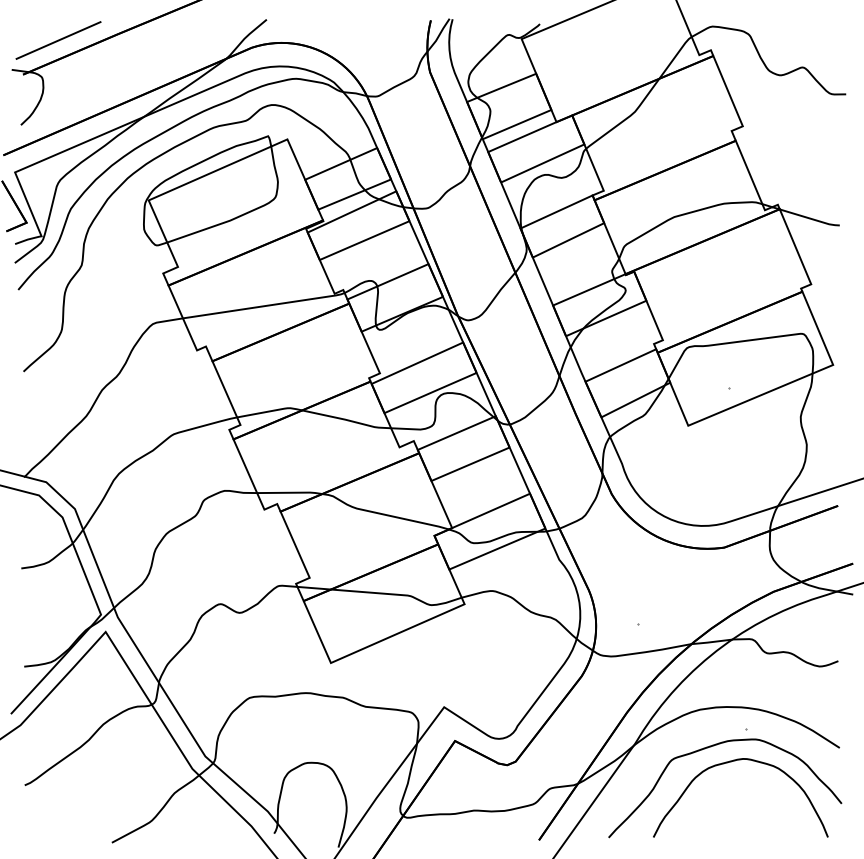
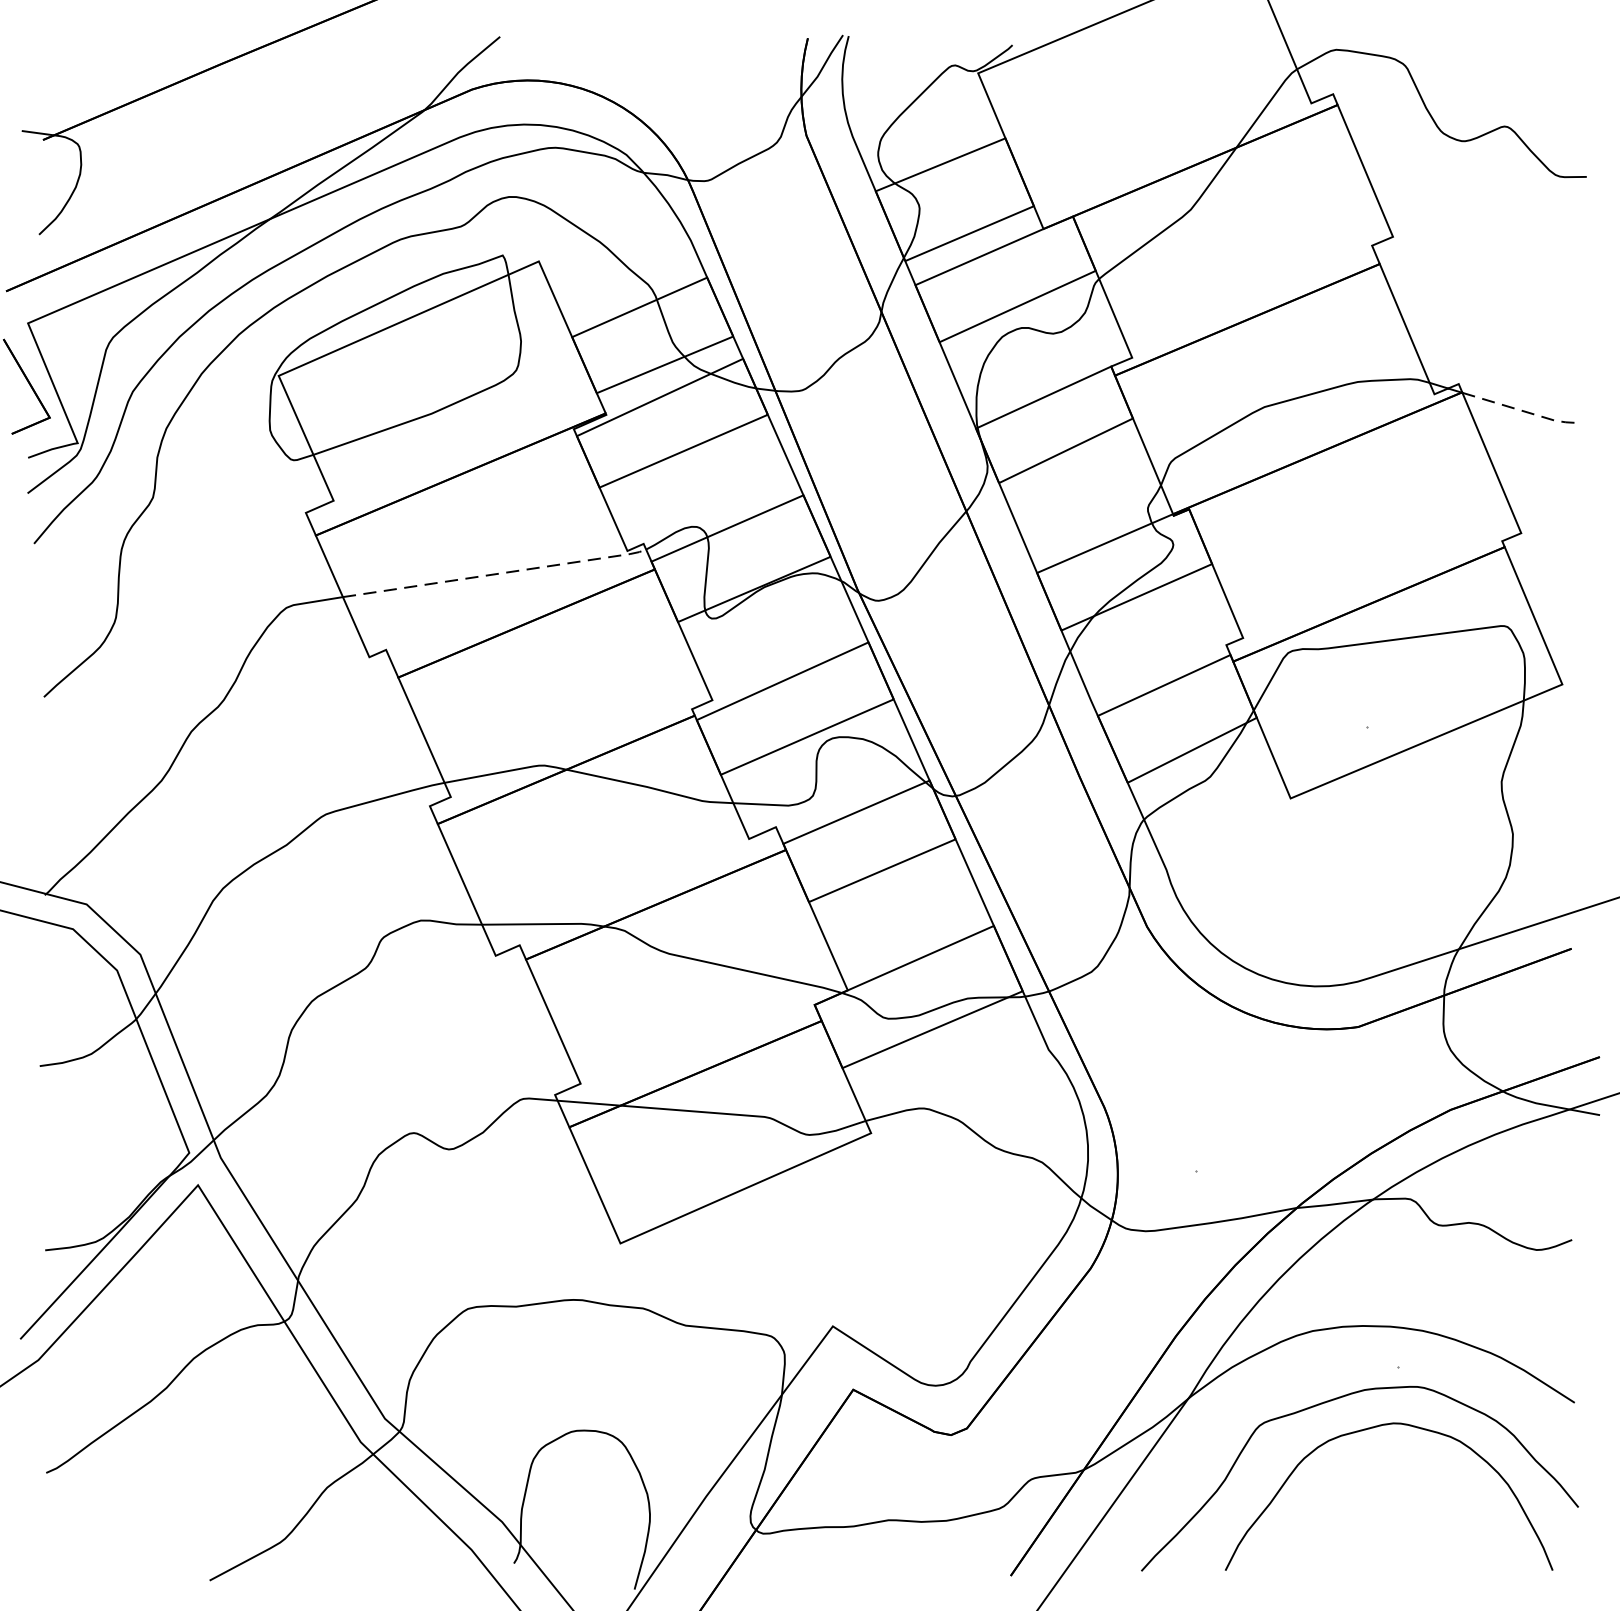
line: (58, 40) -> (109, 75), removed
line: (811, 218) -> (1521, 409), solid -> dashed
line: (265, 305) -> (497, 572), solid -> dashed

